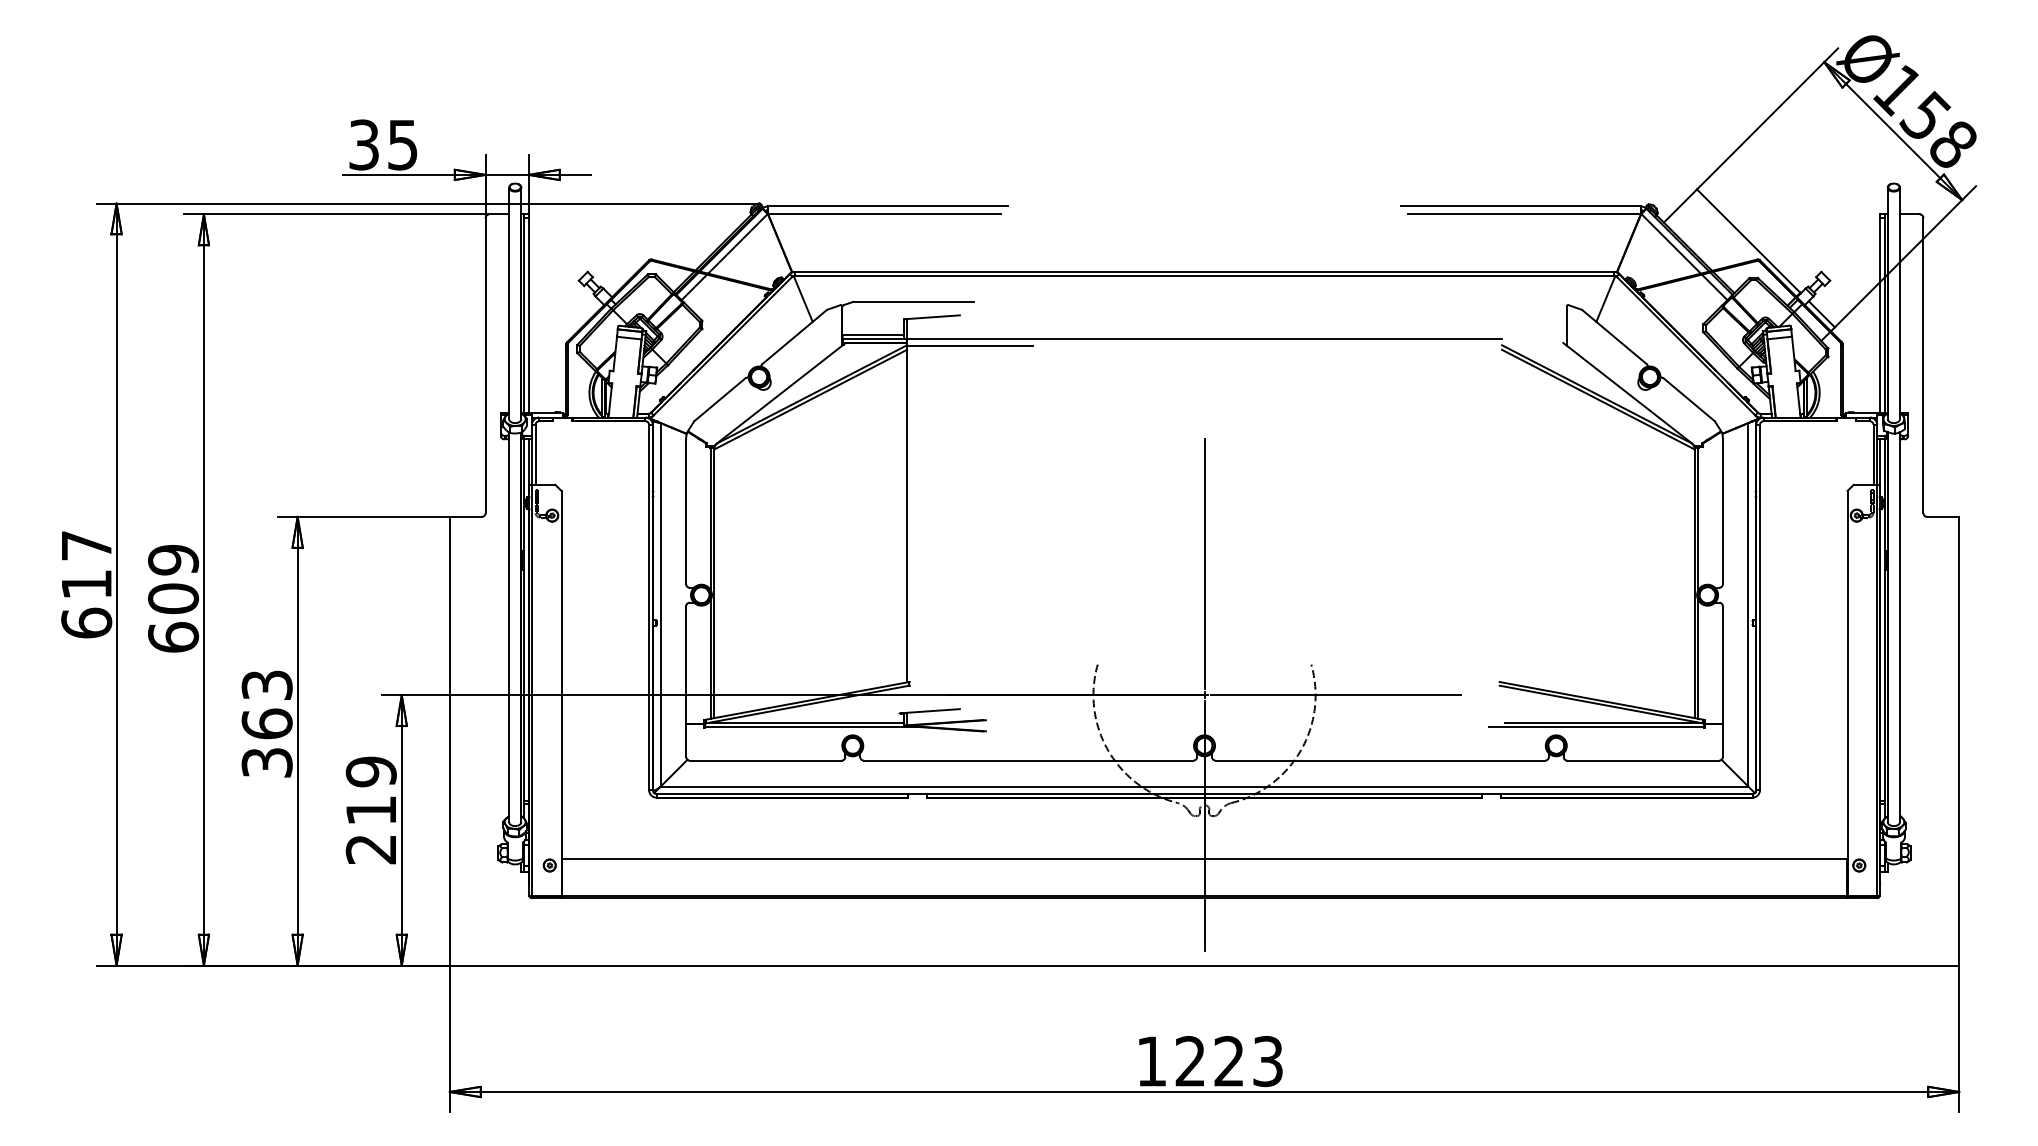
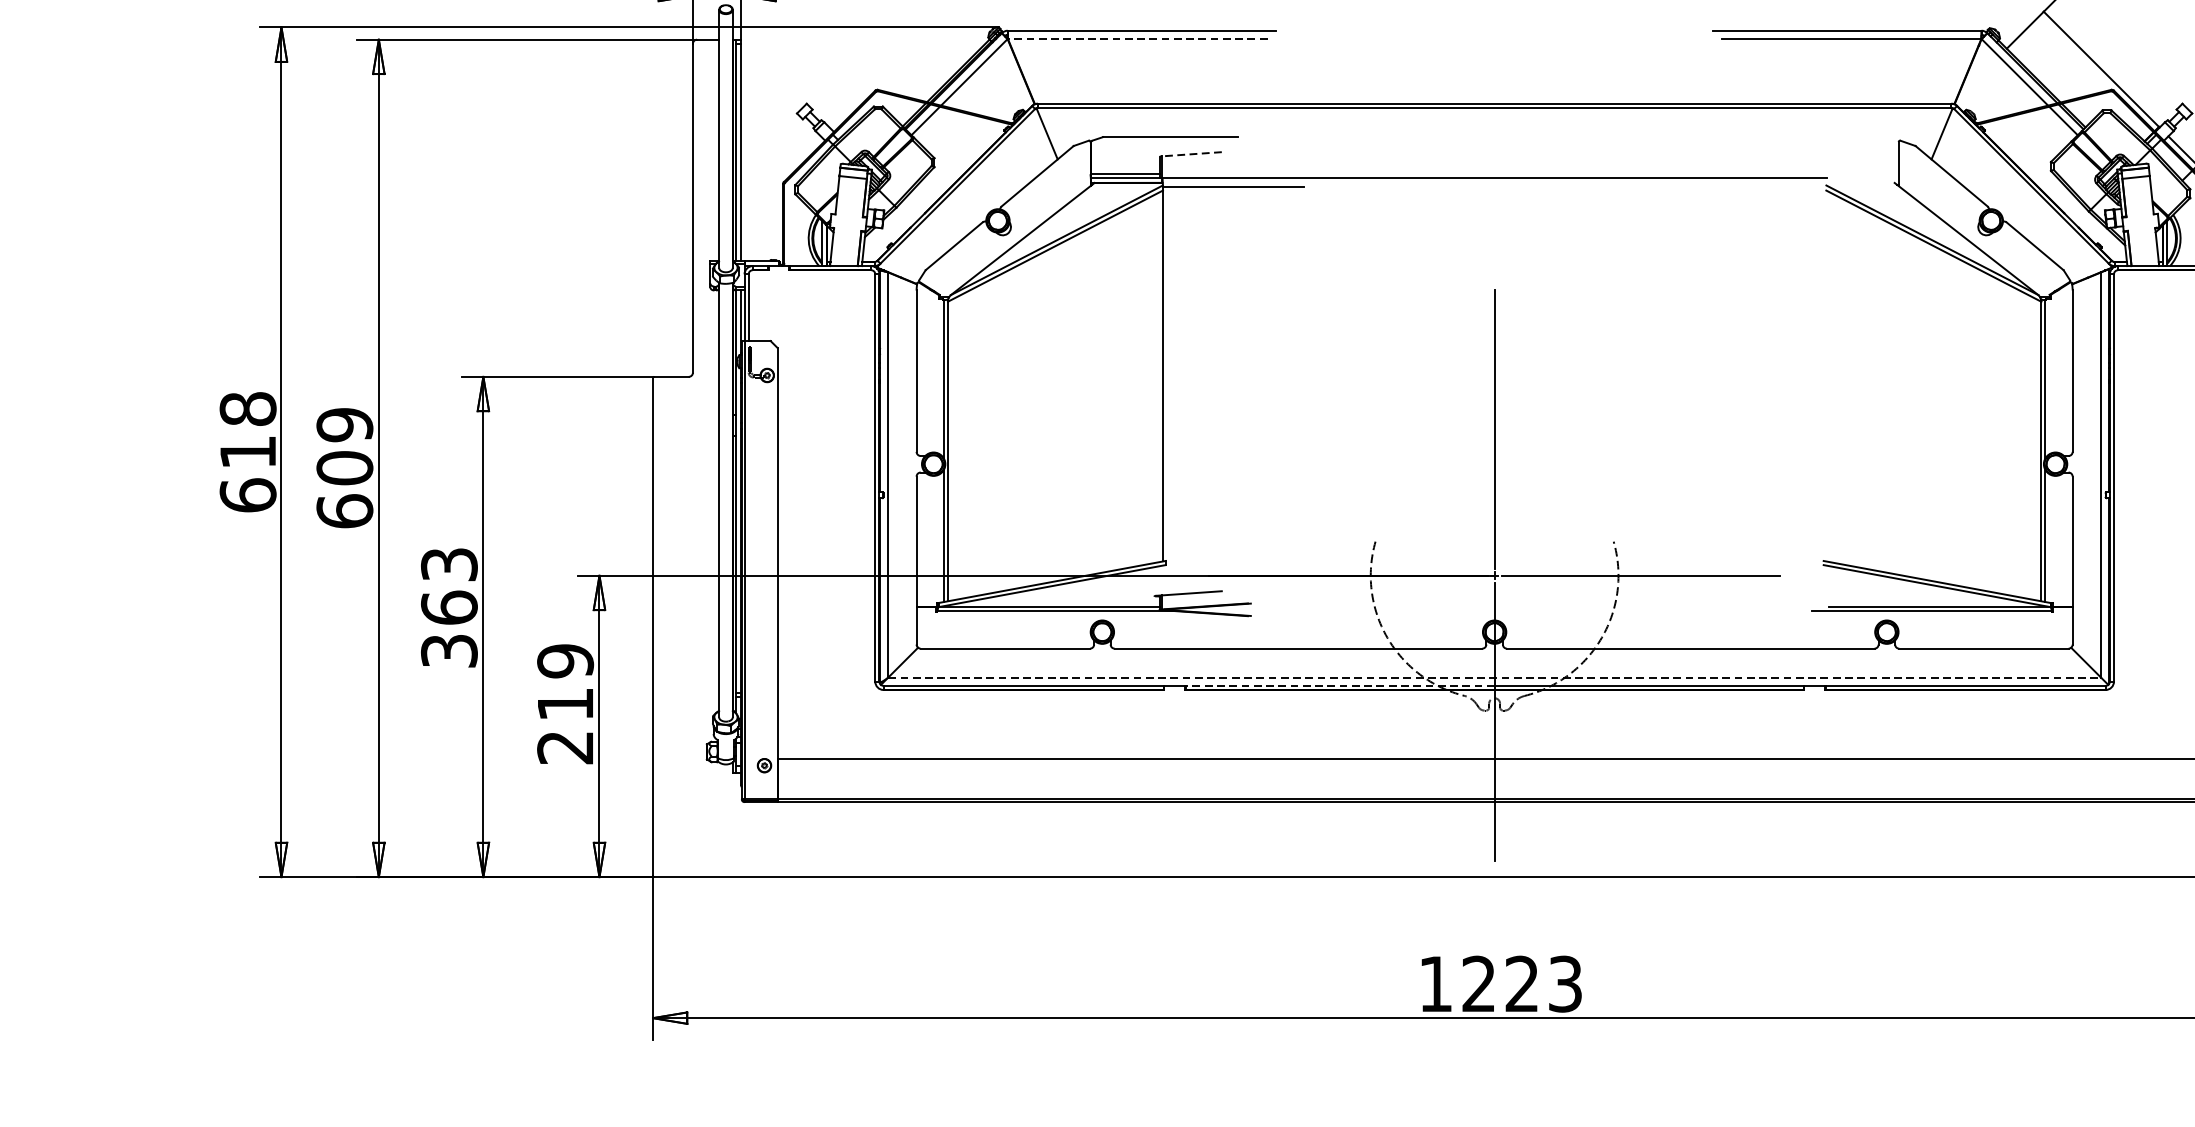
line: (883, 213) -> (1136, 38), solid -> dashed
line: (933, 317) -> (1192, 154), solid -> dashed
text: (86, 545) -> (247, 408), 617 -> 618
line: (1204, 786) -> (1494, 677), solid -> dashed
line: (1066, 793) -> (1340, 685), solid -> dashed

